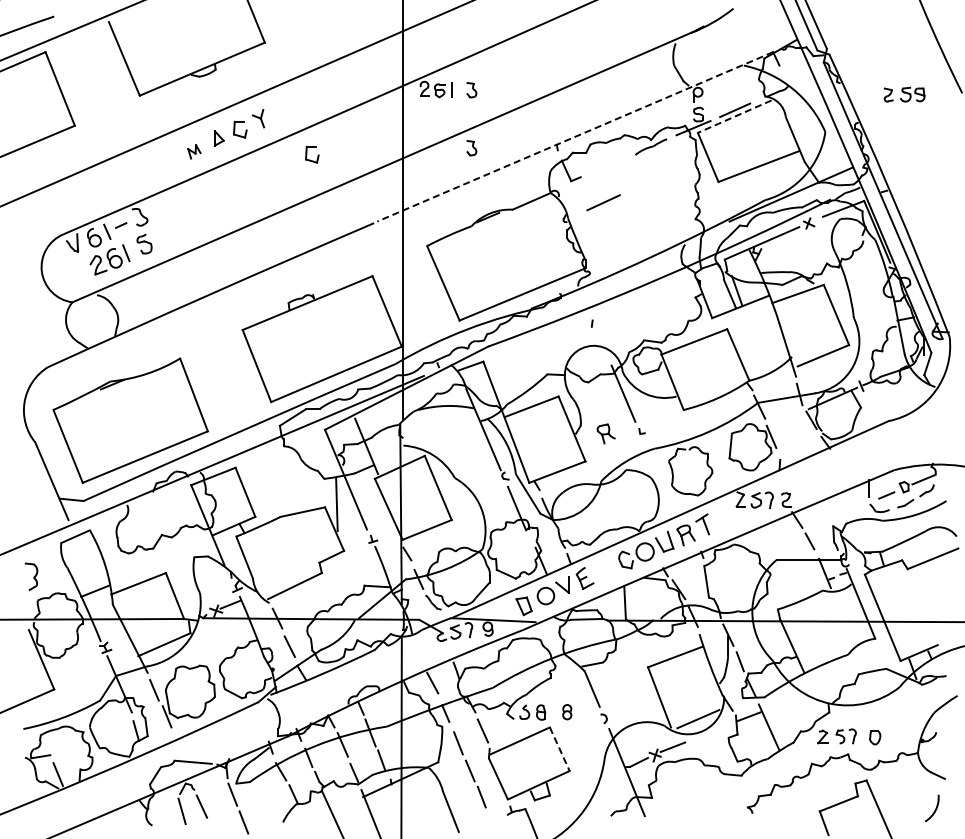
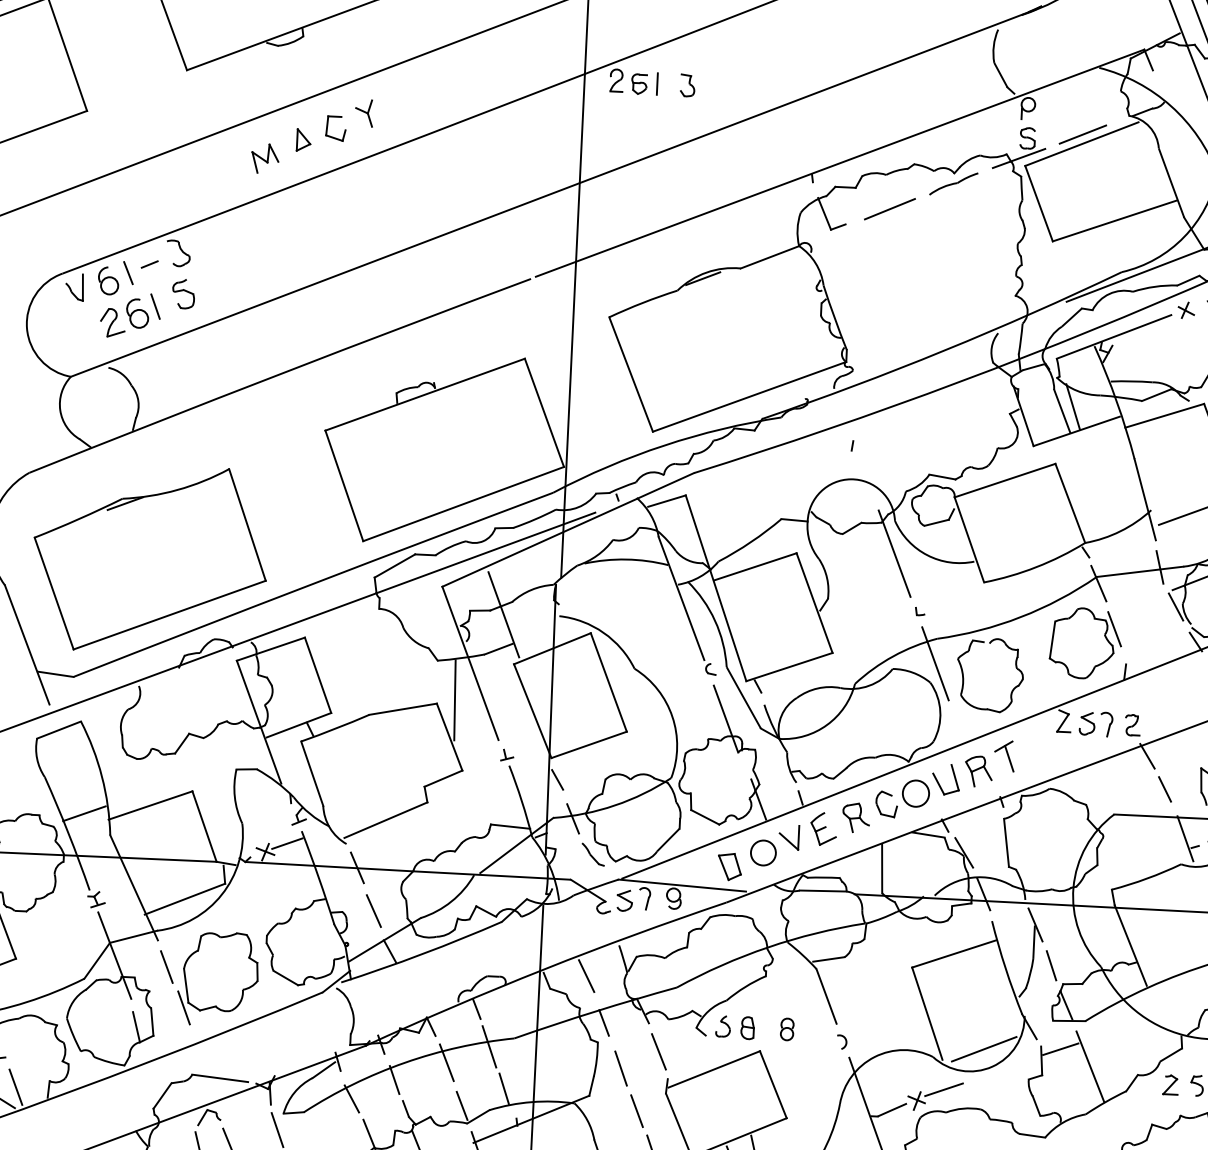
line: (734, 116) -> (1081, 143), dashed -> solid
line: (574, 137) -> (839, 164), dashed -> solid
part: (471, 148) -> (683, 173), removed
part: (194, 151) -> (265, 158), size x1.43
part: (312, 154) -> (443, 171), removed
line: (603, 202) -> (889, 208), moved
part: (605, 433) -> (855, 817), moved
line: (653, 465) -> (934, 663), added
line: (559, 749) -> (772, 1085), dashed -> solid

